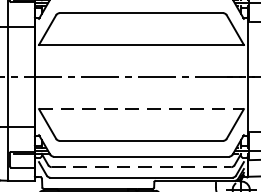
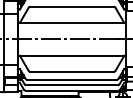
line: (142, 108) -> (72, 55), dashed -> solid
line: (142, 167) -> (72, 85), dashed -> solid

